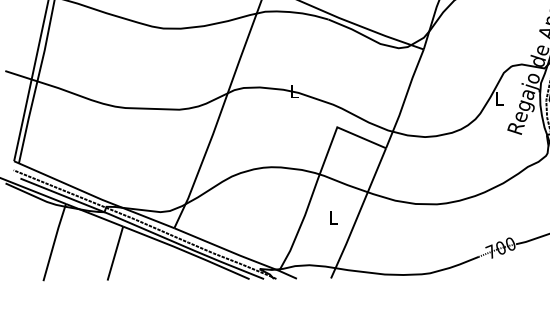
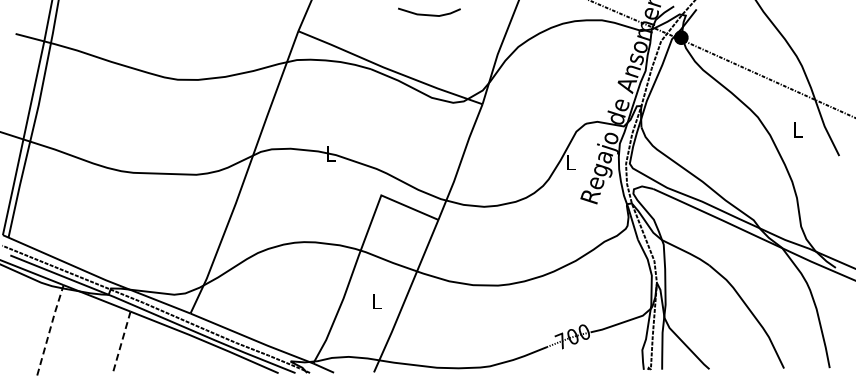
line: (54, 241) -> (50, 329), solid -> dashed
line: (115, 253) -> (121, 343), solid -> dashed

